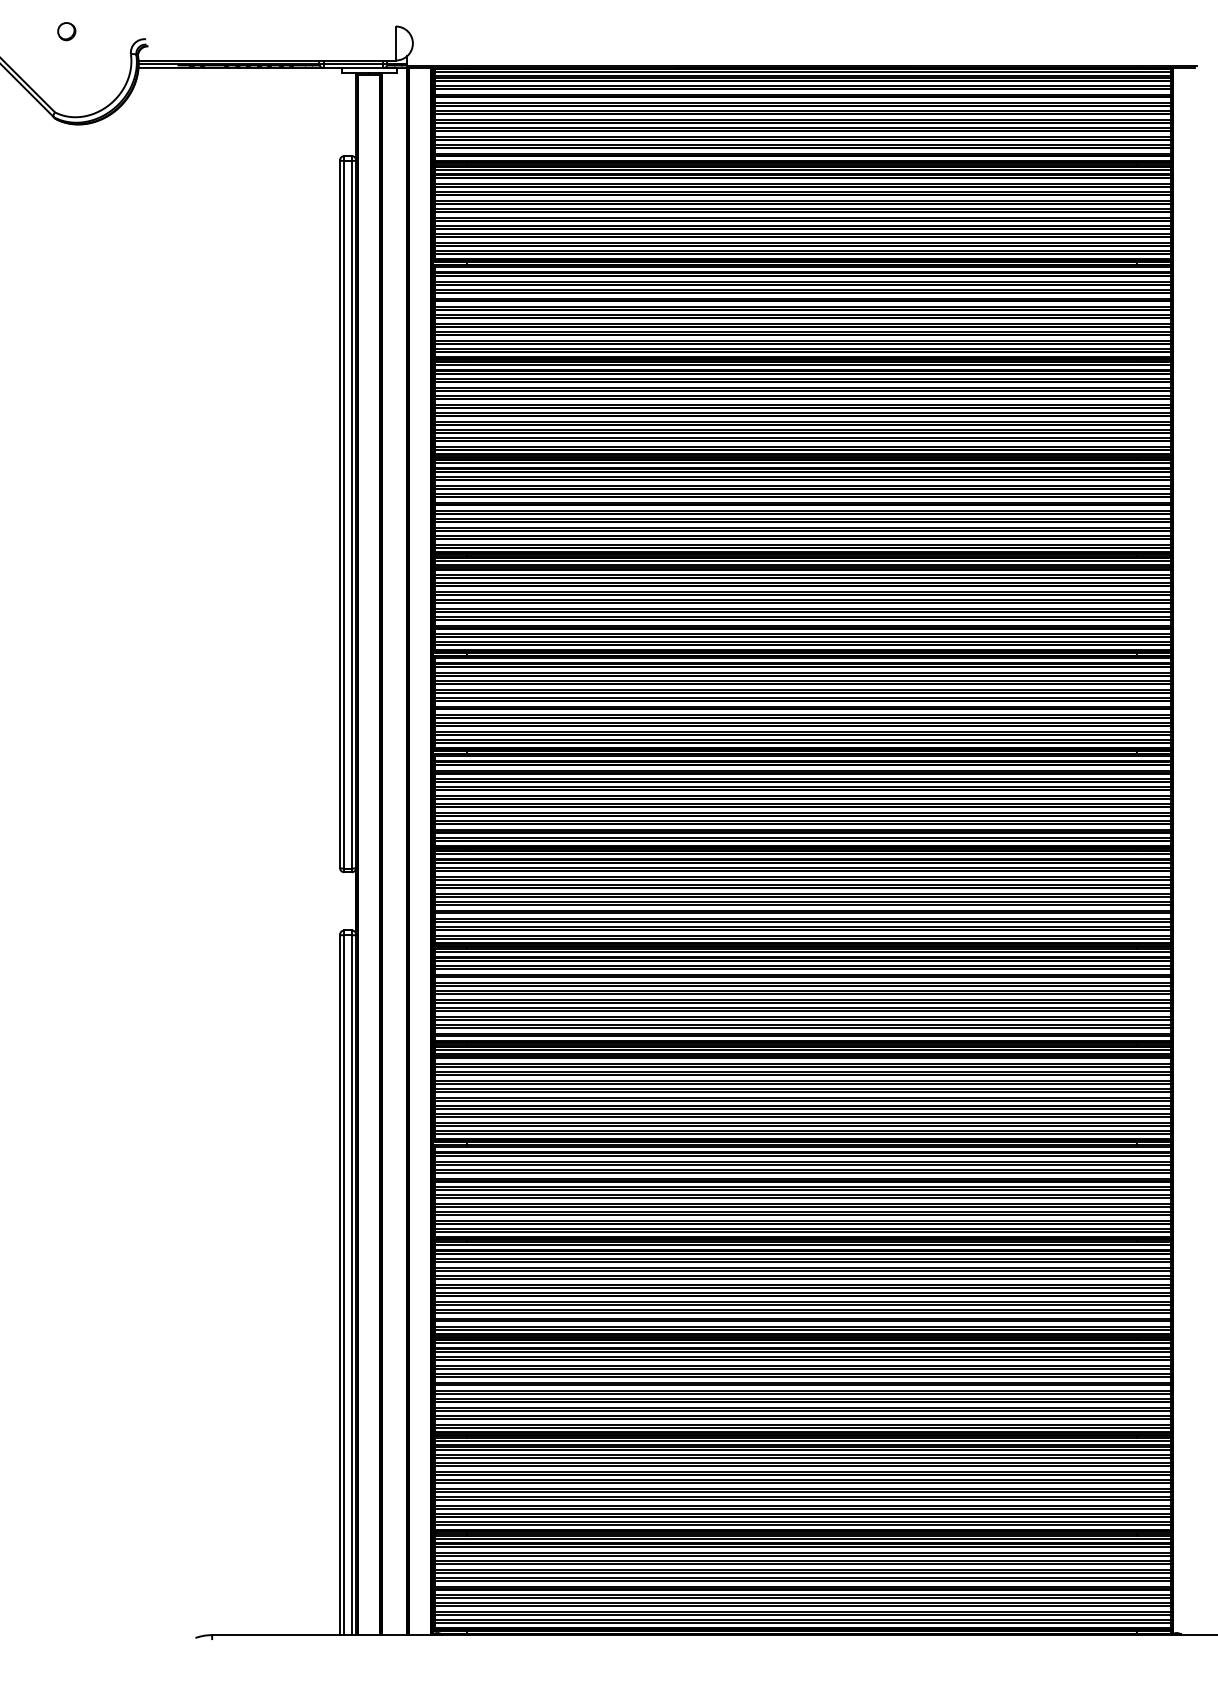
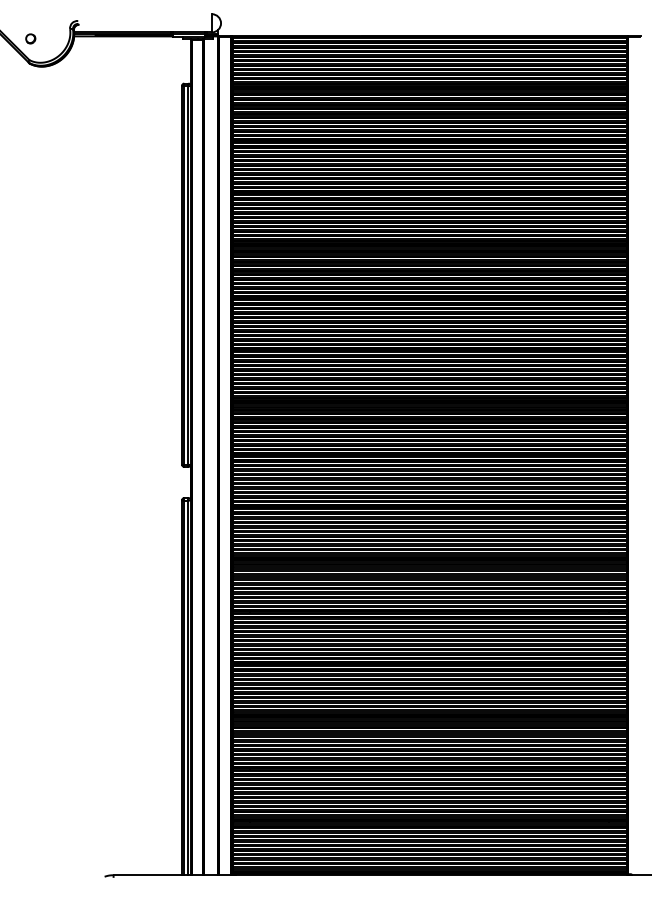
part: (66, 30) -> (30, 38), moved

